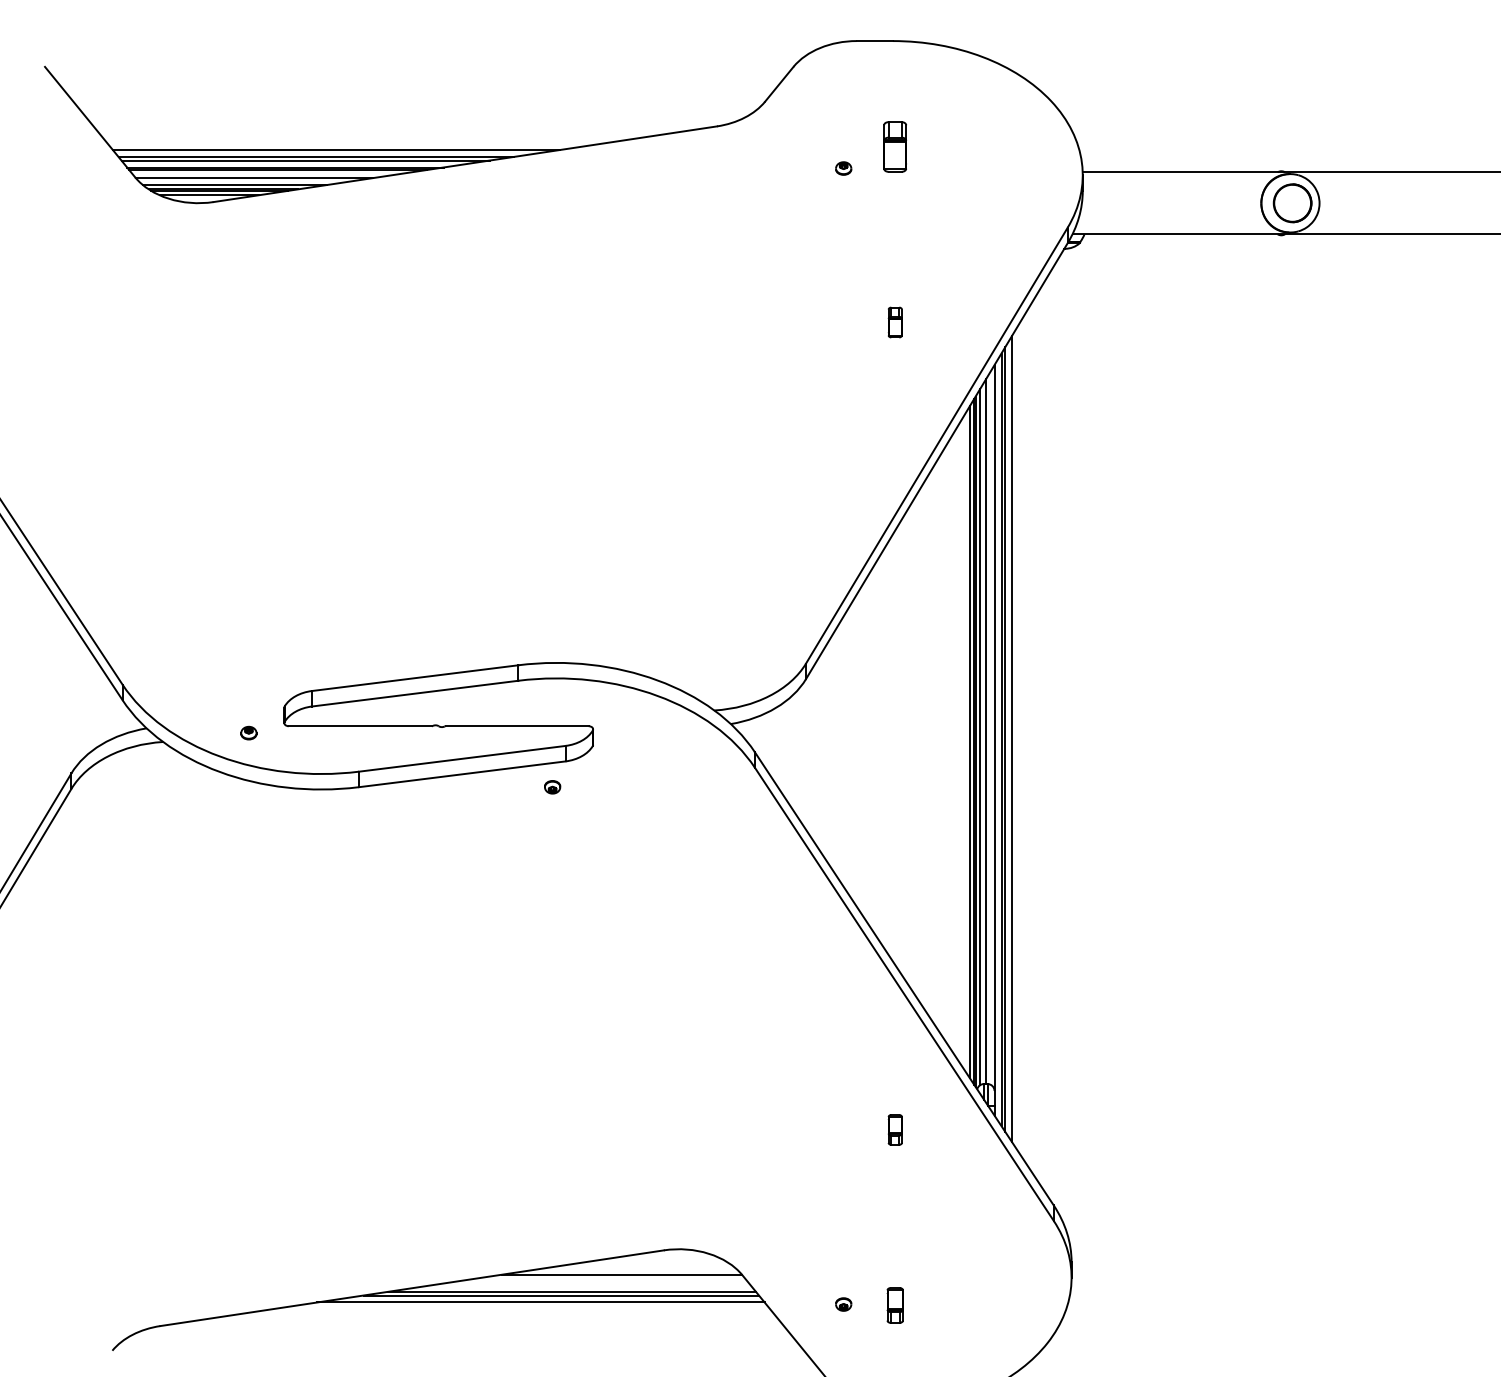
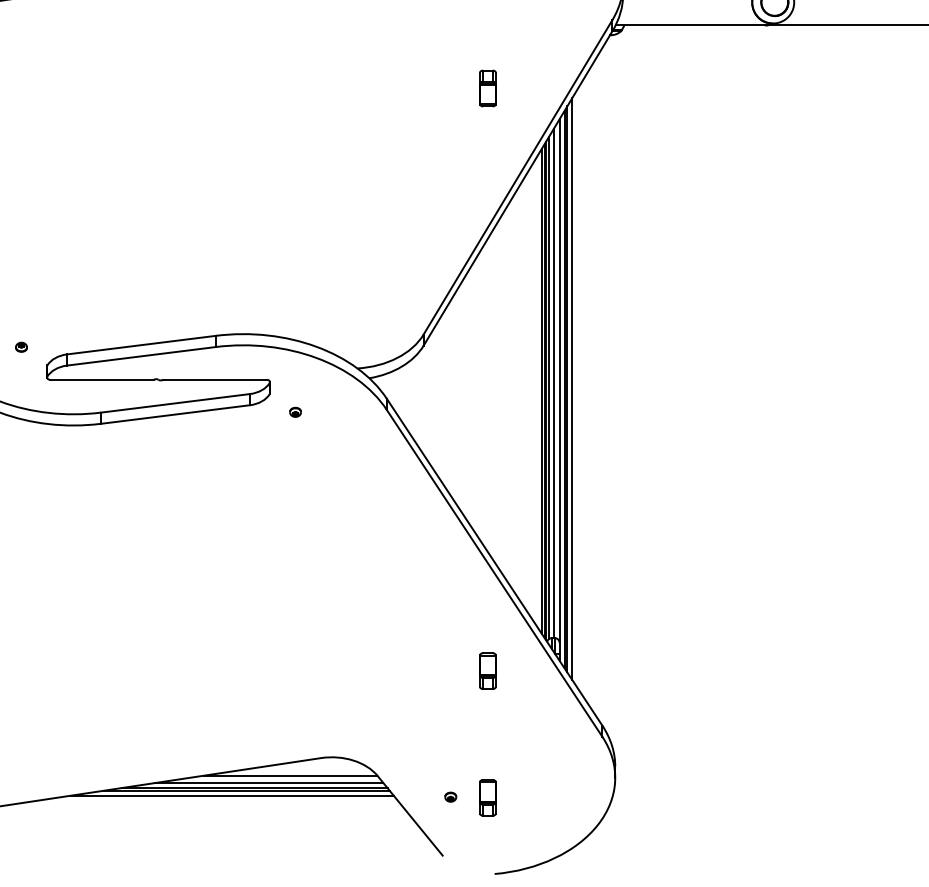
part: (895, 322) -> (488, 88), size x1.67
part: (248, 732) -> (21, 346), moved
part: (552, 787) -> (295, 412), moved
part: (895, 1129) -> (488, 670), size x1.67
line: (592, 1284) -> (269, 782), added
part: (895, 1305) -> (488, 797), size x1.43

